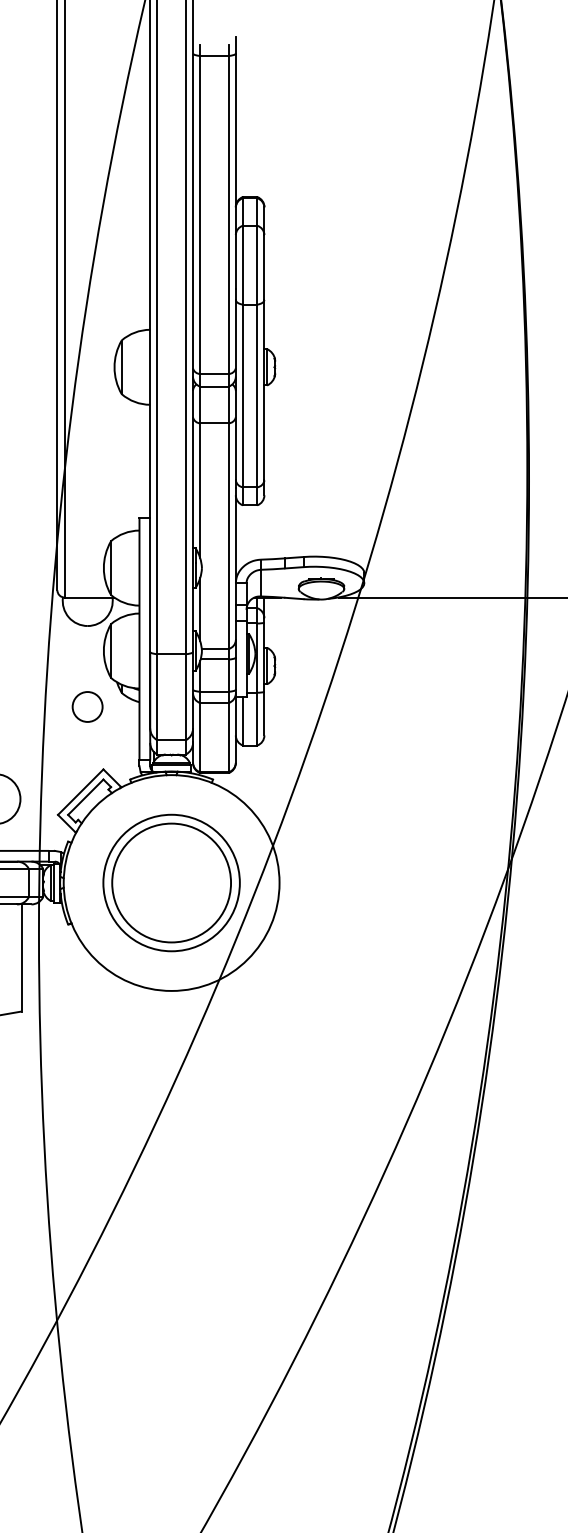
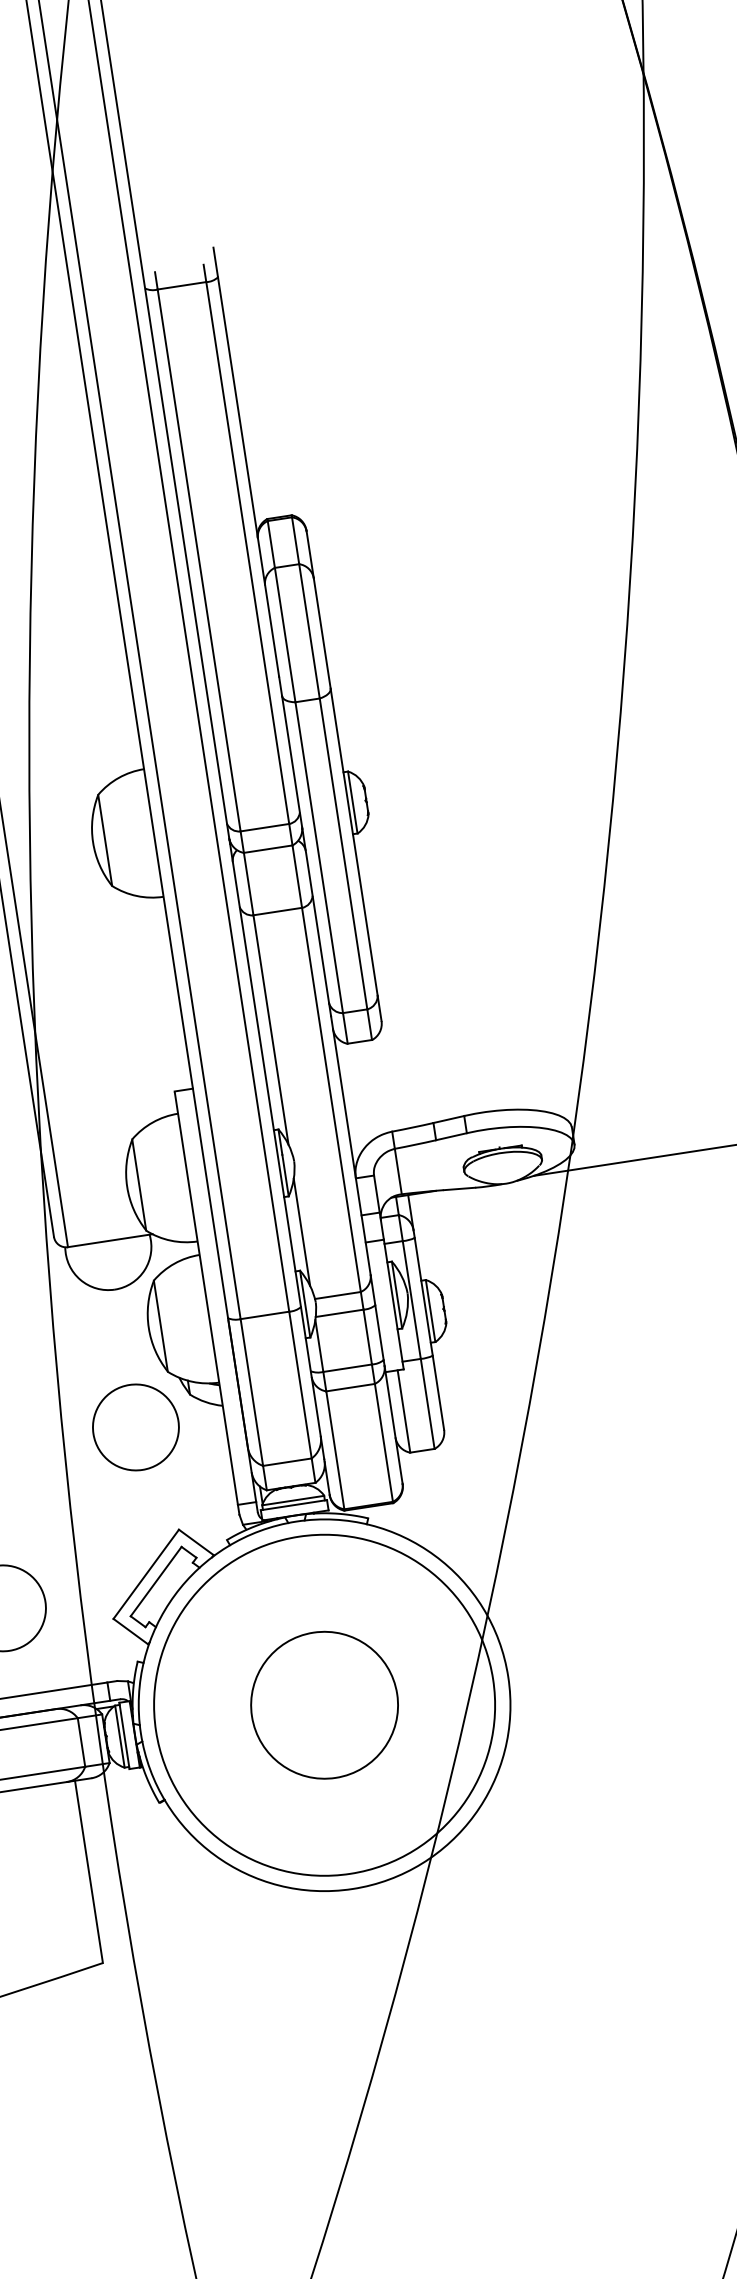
circle: (87, 706) -> (135, 1426), size x1.67
circle: (171, 882) -> (324, 1704), size x0.62
circle: (171, 883) -> (324, 1706), size x1.67

